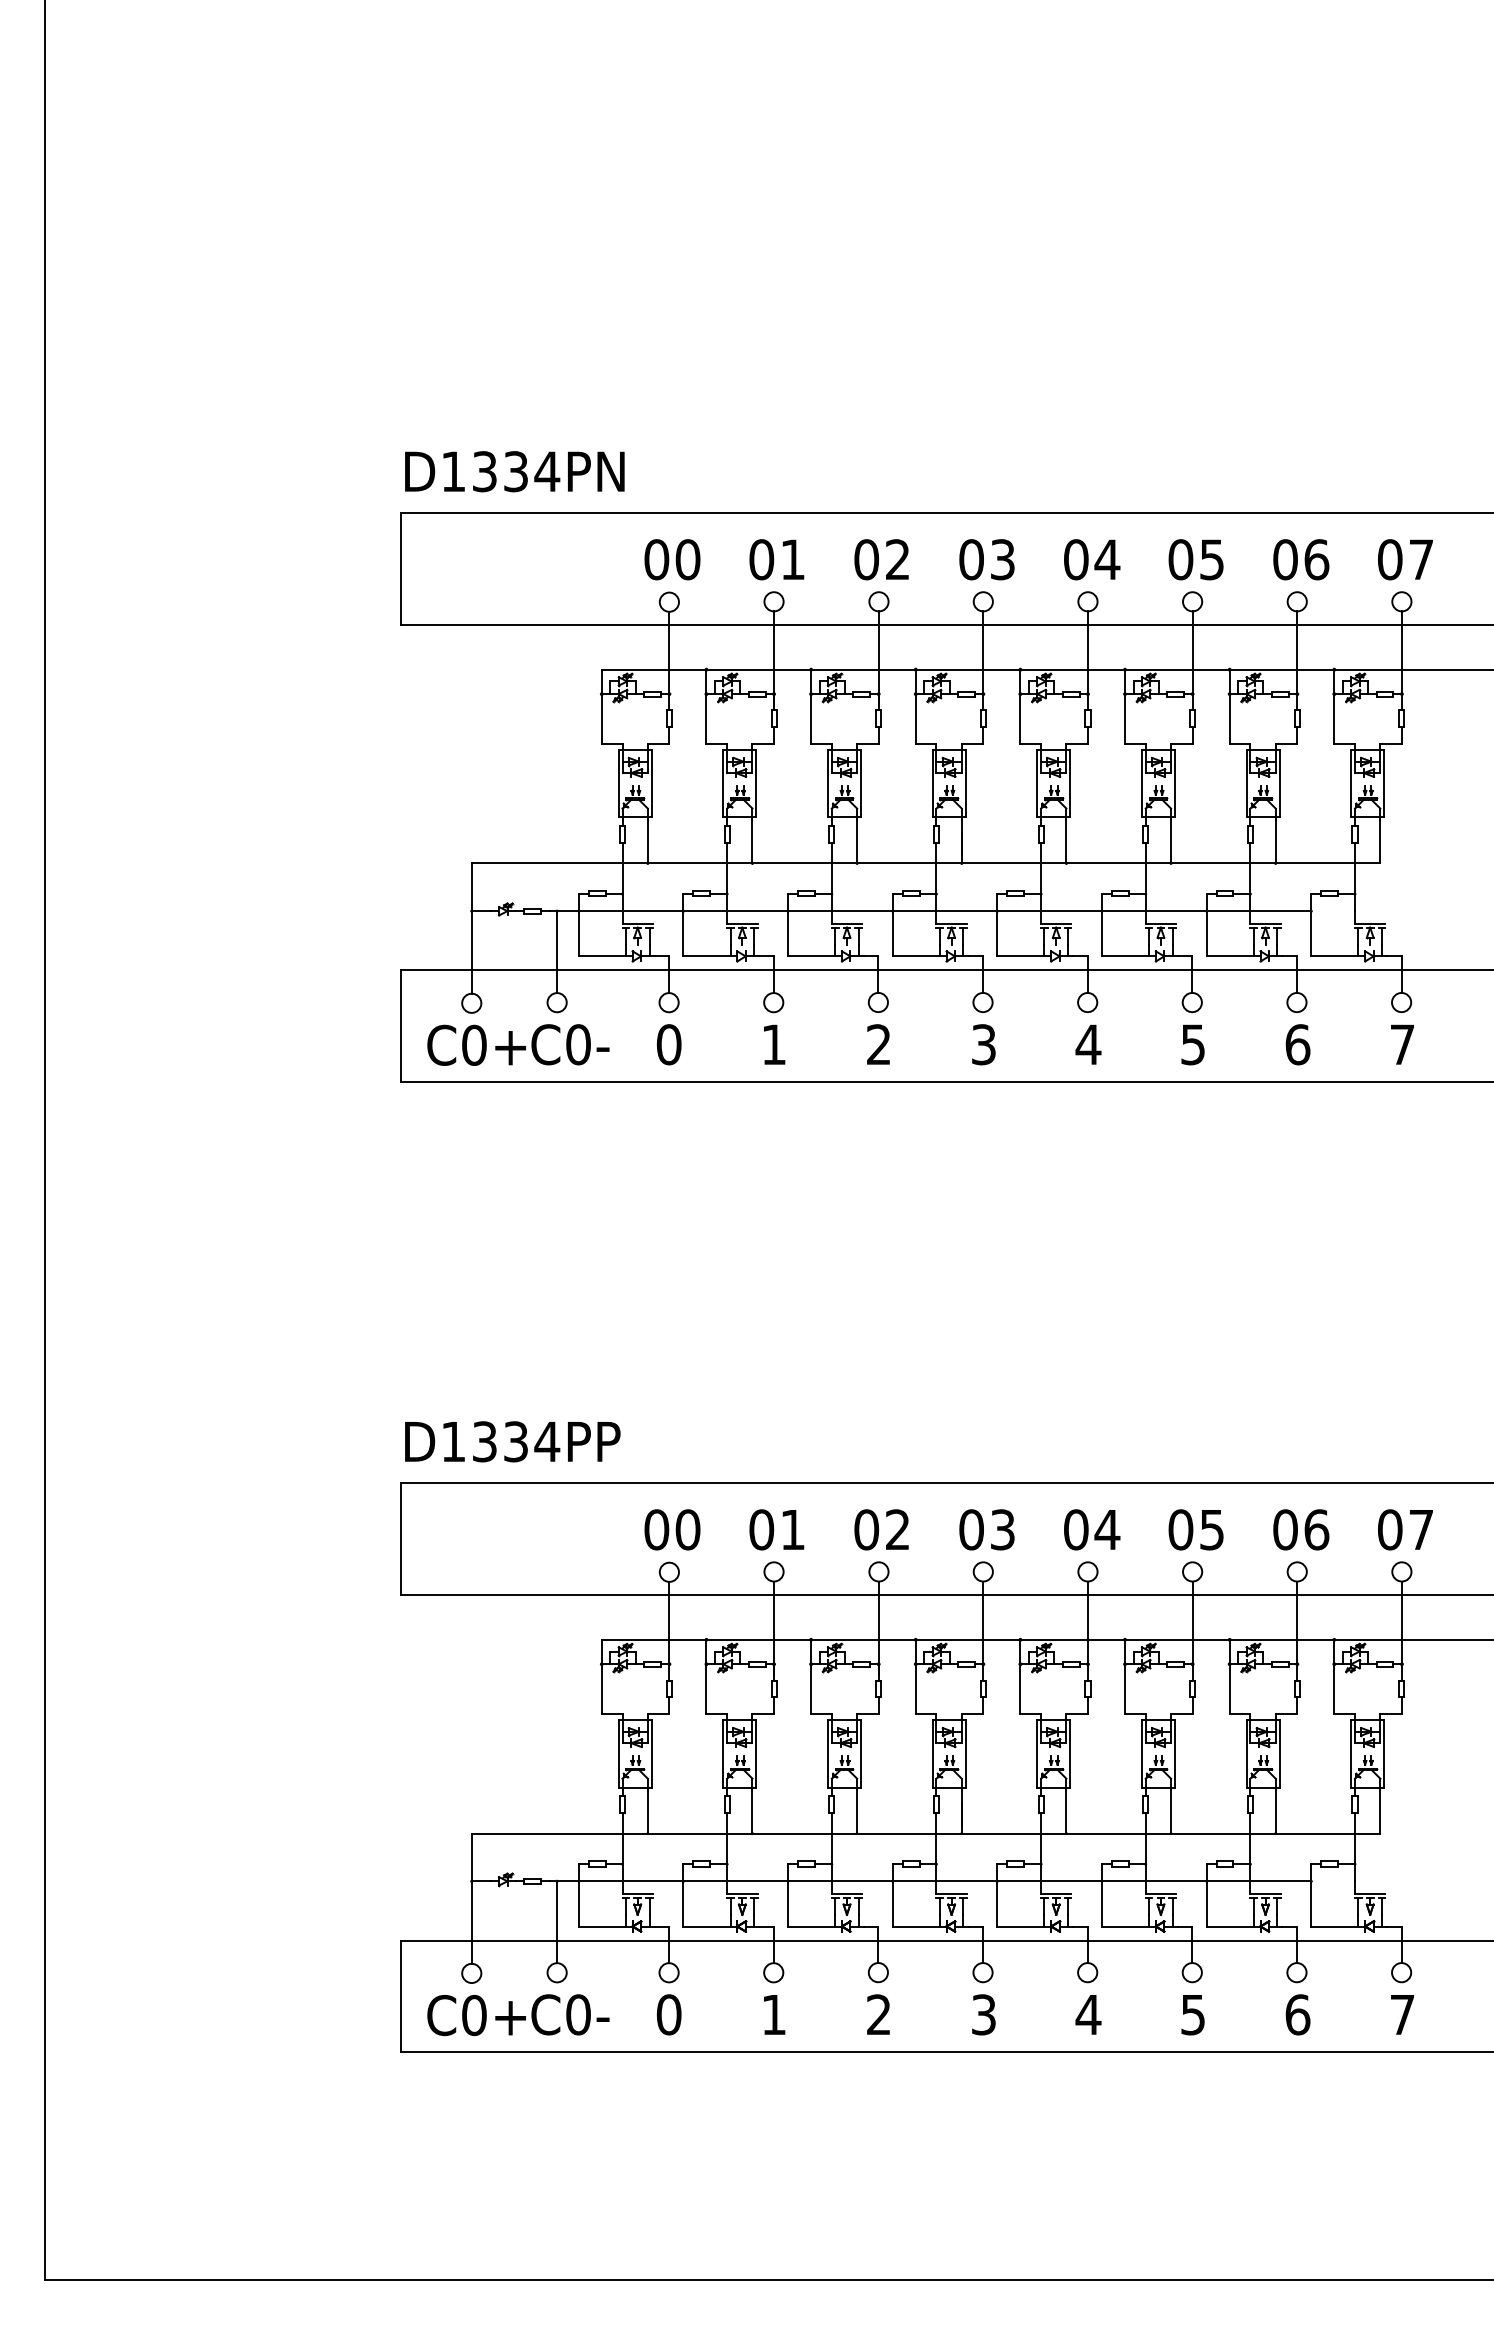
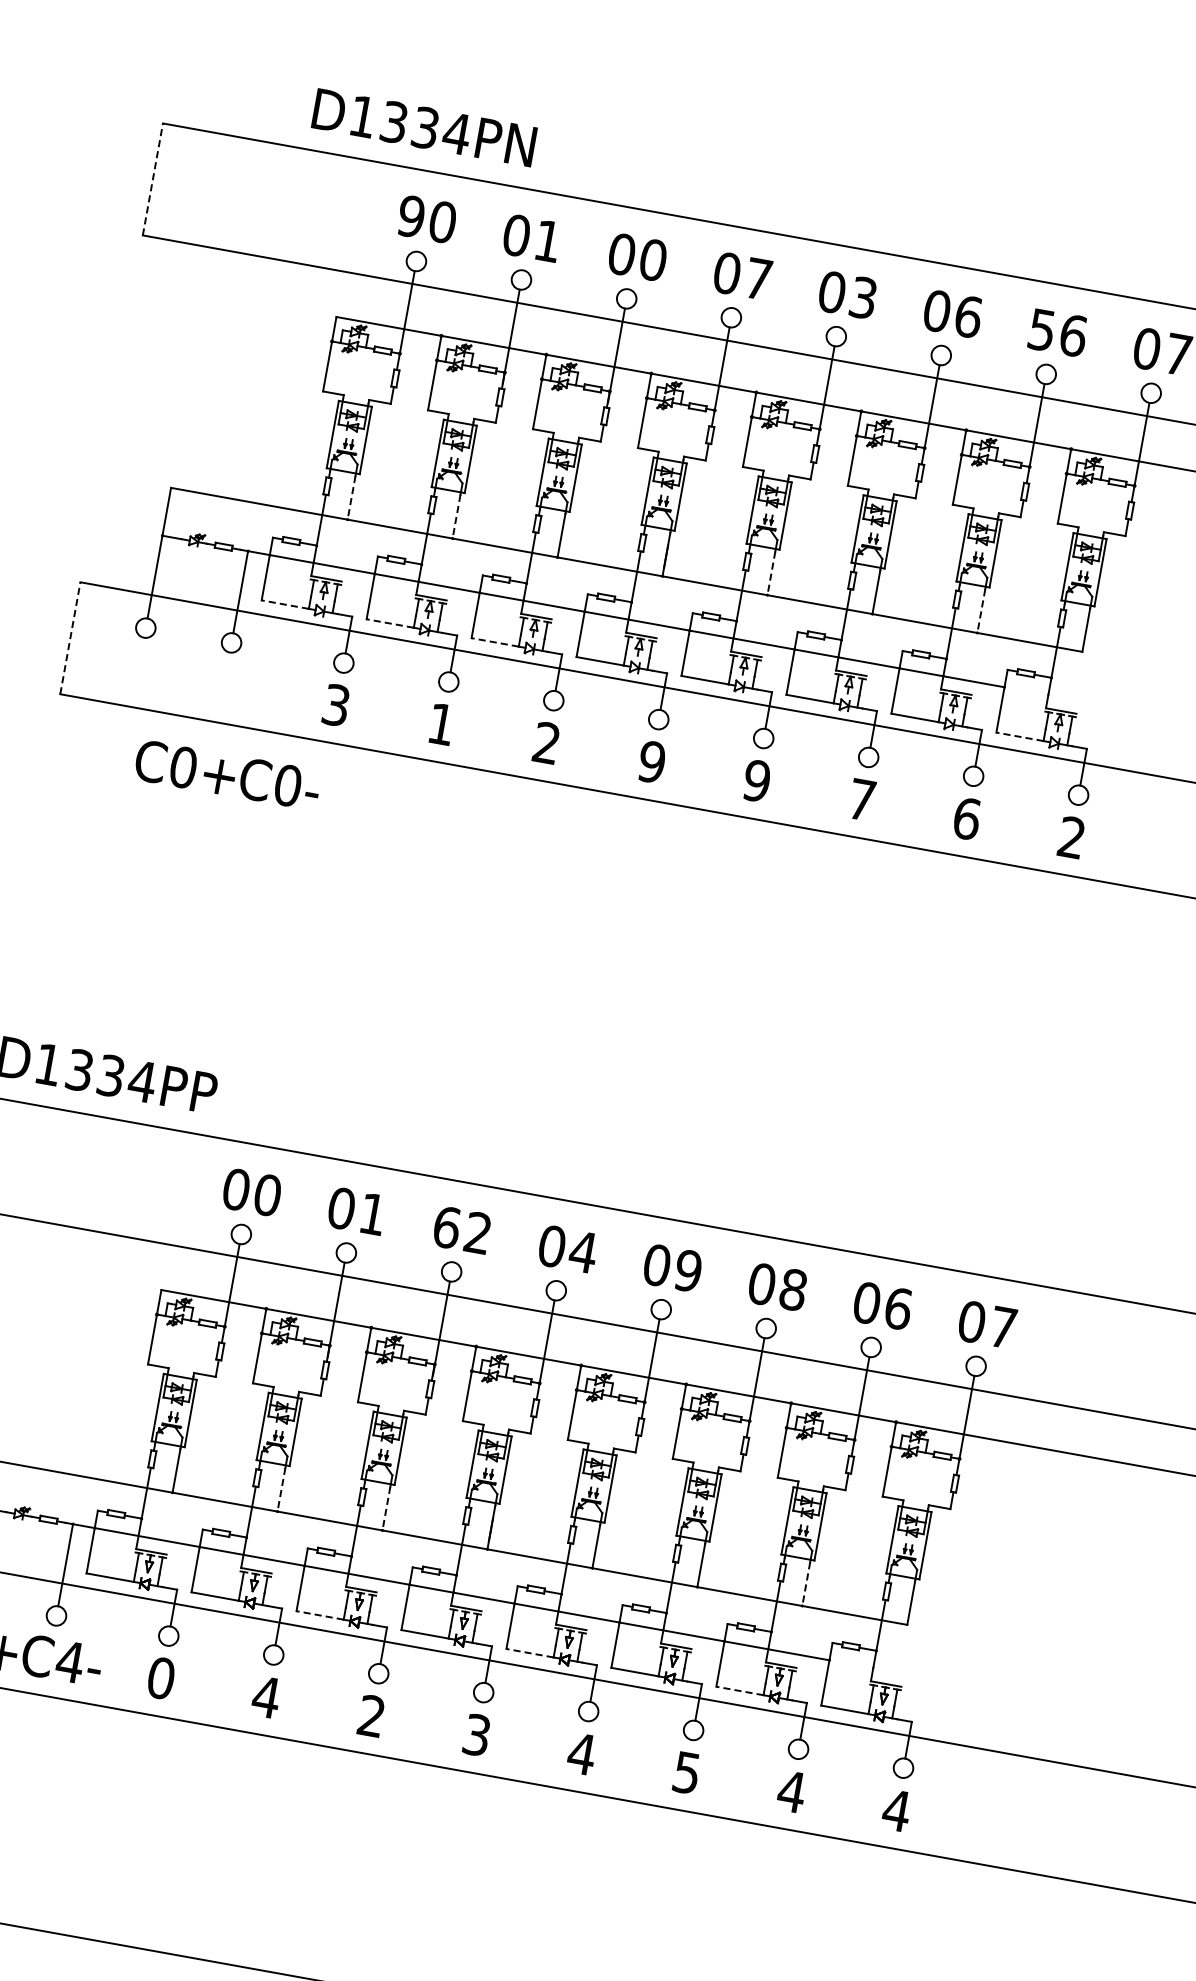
text: (514, 471) -> (424, 127), moved
text: (656, 559) -> (411, 216), 00 -> 90
text: (897, 559) -> (652, 259), 02 -> 00
text: (1002, 559) -> (758, 278), 03 -> 07
text: (1107, 559) -> (863, 297), 04 -> 03
text: (1212, 559) -> (968, 316), 05 -> 06
text: (1285, 559) -> (1042, 329), 06 -> 56
line: (400, 568) -> (152, 179), solid -> dashed
line: (647, 841) -> (351, 497), solid -> dashed
line: (752, 841) -> (456, 516), solid -> dashed
line: (1066, 841) -> (771, 573), solid -> dashed
line: (1275, 841) -> (981, 610), solid -> dashed
line: (602, 956) -> (285, 604), solid -> dashed
line: (707, 956) -> (390, 623), solid -> dashed
line: (811, 956) -> (495, 642), solid -> dashed
line: (1334, 956) -> (1019, 736), solid -> dashed
line: (400, 1026) -> (70, 638), solid -> dashed
text: (518, 1044) -> (227, 774), moved
text: (668, 1044) -> (335, 704), 0 -> 3
text: (983, 1044) -> (651, 761), 3 -> 9
text: (1088, 1044) -> (756, 780), 4 -> 9
text: (1192, 1044) -> (861, 799), 5 -> 7
text: (1401, 1044) -> (1070, 837), 7 -> 2
text: (866, 1529) -> (446, 1227), 02 -> 62
text: (1002, 1529) -> (583, 1251), 03 -> 04
text: (1107, 1529) -> (688, 1270), 04 -> 09
text: (1212, 1529) -> (793, 1289), 05 -> 08
line: (752, 1811) -> (281, 1489), solid -> dashed
line: (857, 1811) -> (386, 1508), solid -> dashed
line: (1275, 1811) -> (806, 1583), solid -> dashed
line: (811, 1926) -> (319, 1615), solid -> dashed
line: (1020, 1926) -> (529, 1653), solid -> dashed
line: (1230, 1926) -> (740, 1691), solid -> dashed
text: (578, 2014) -> (70, 1661), C0- -> C4-
text: (773, 2014) -> (265, 1696), 1 -> 4
text: (1297, 2014) -> (791, 1791), 6 -> 4
text: (1402, 2014) -> (896, 1810), 7 -> 4

